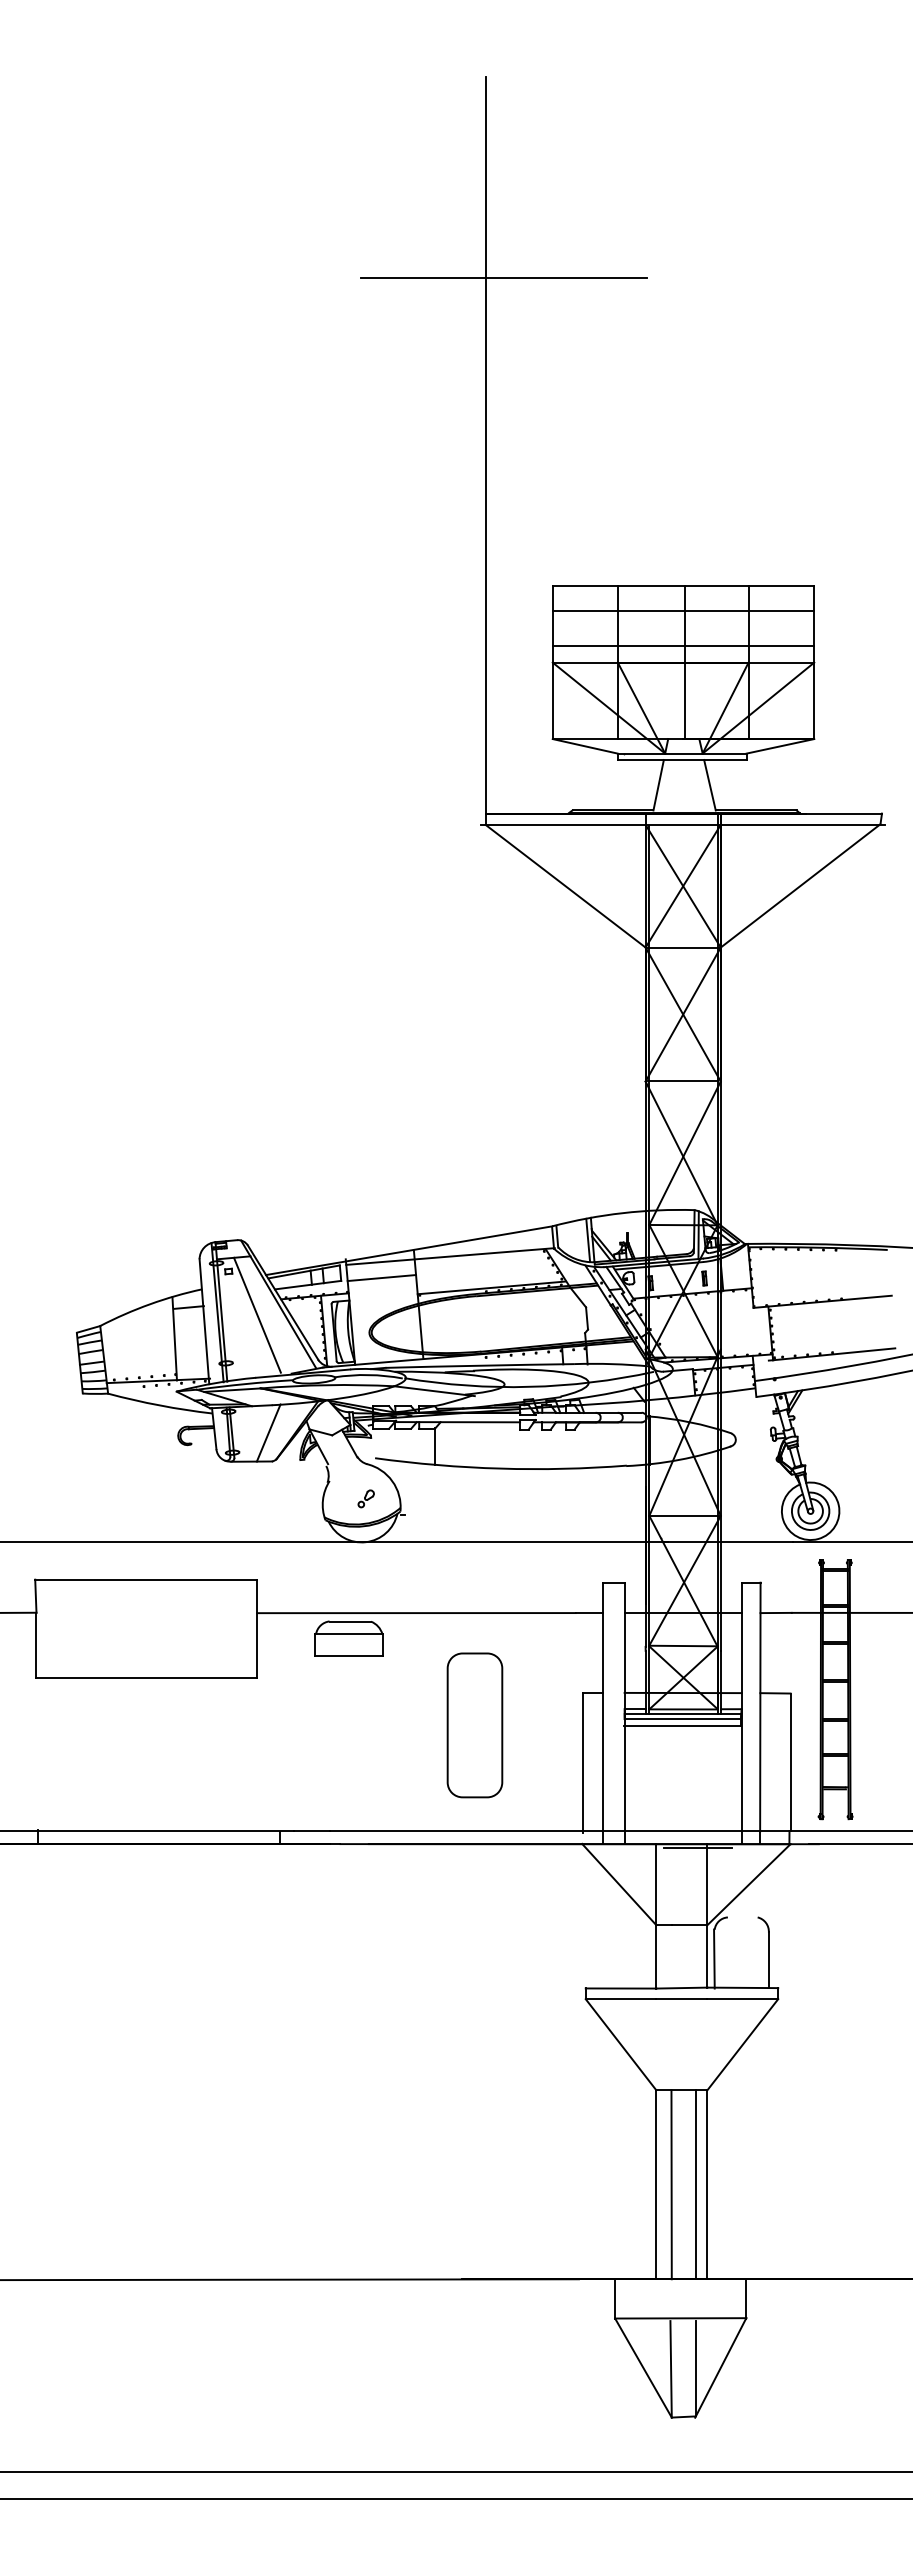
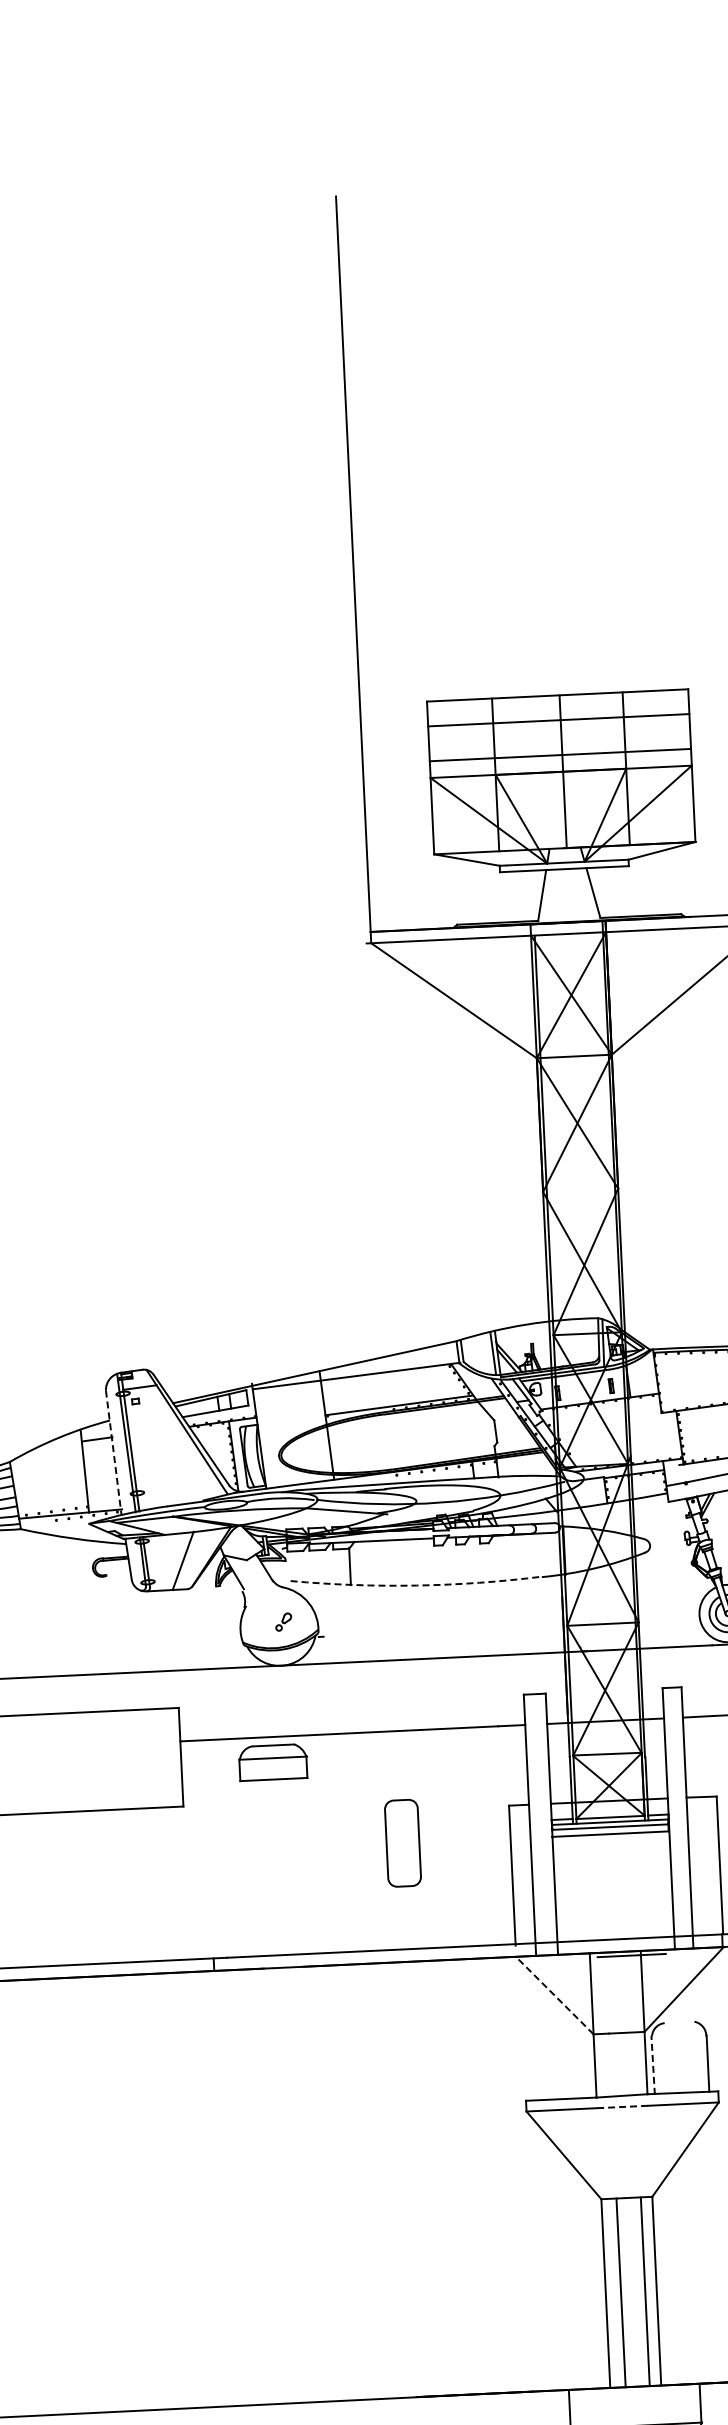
line: (503, 278) -> (363, 396), removed
line: (683, 1081) -> (580, 1190), removed
line: (381, 1278) -> (288, 1401), removed
line: (257, 1314) -> (166, 1443), removed
line: (204, 1321) -> (113, 1452), solid -> dashed
arc: (500, 1468) -> (416, 1585), solid -> dashed
part: (474, 1725) -> (402, 1843), size x0.6
line: (618, 1884) -> (553, 1995), solid -> dashed
line: (714, 1959) -> (653, 2065), solid -> dashed
line: (681, 1999) -> (622, 2107), solid -> dashed

